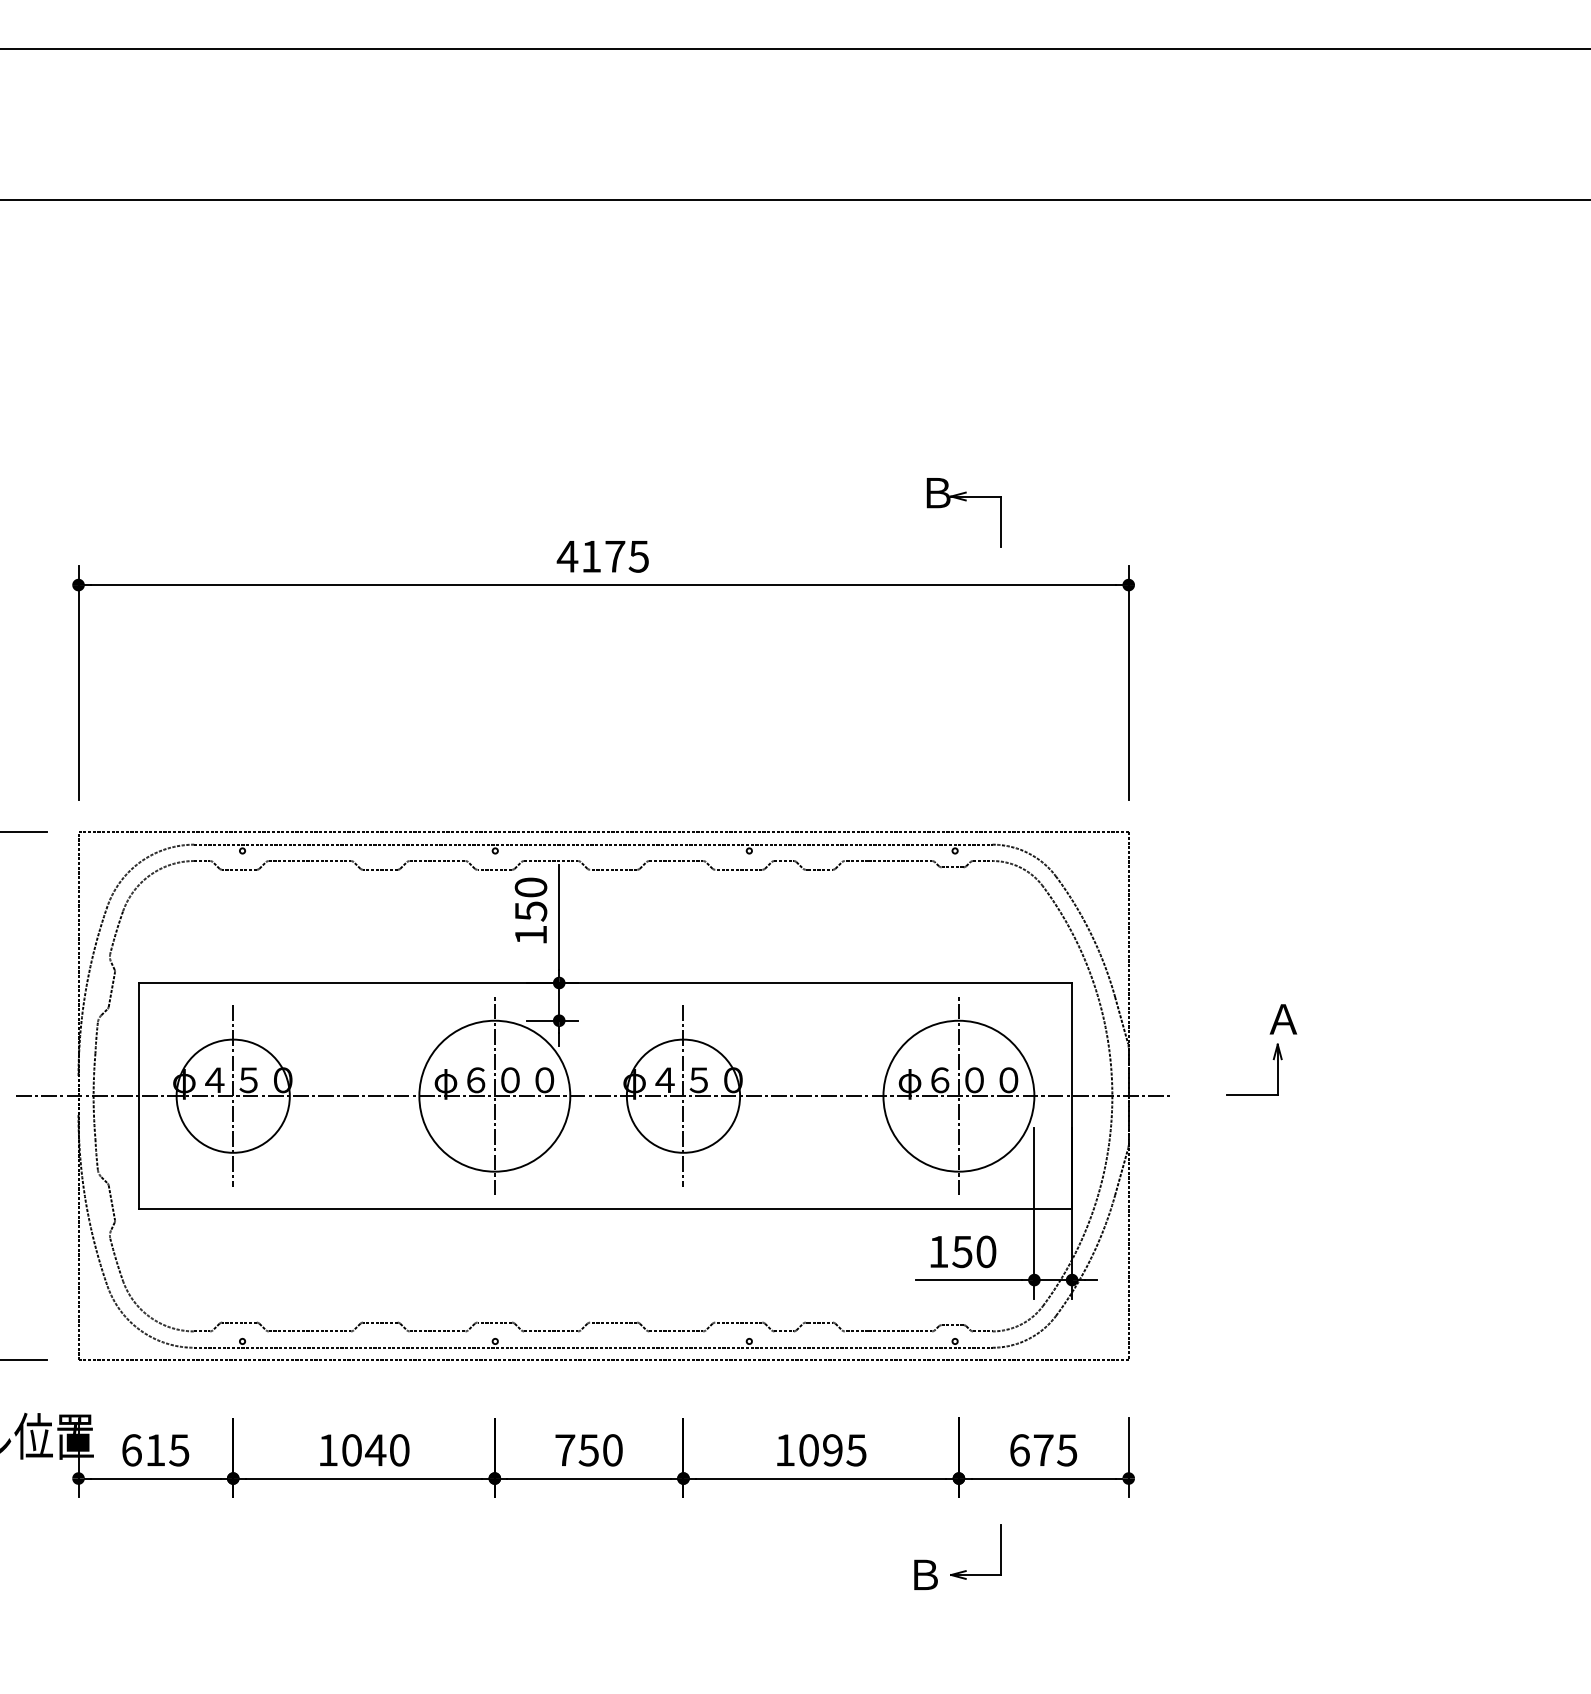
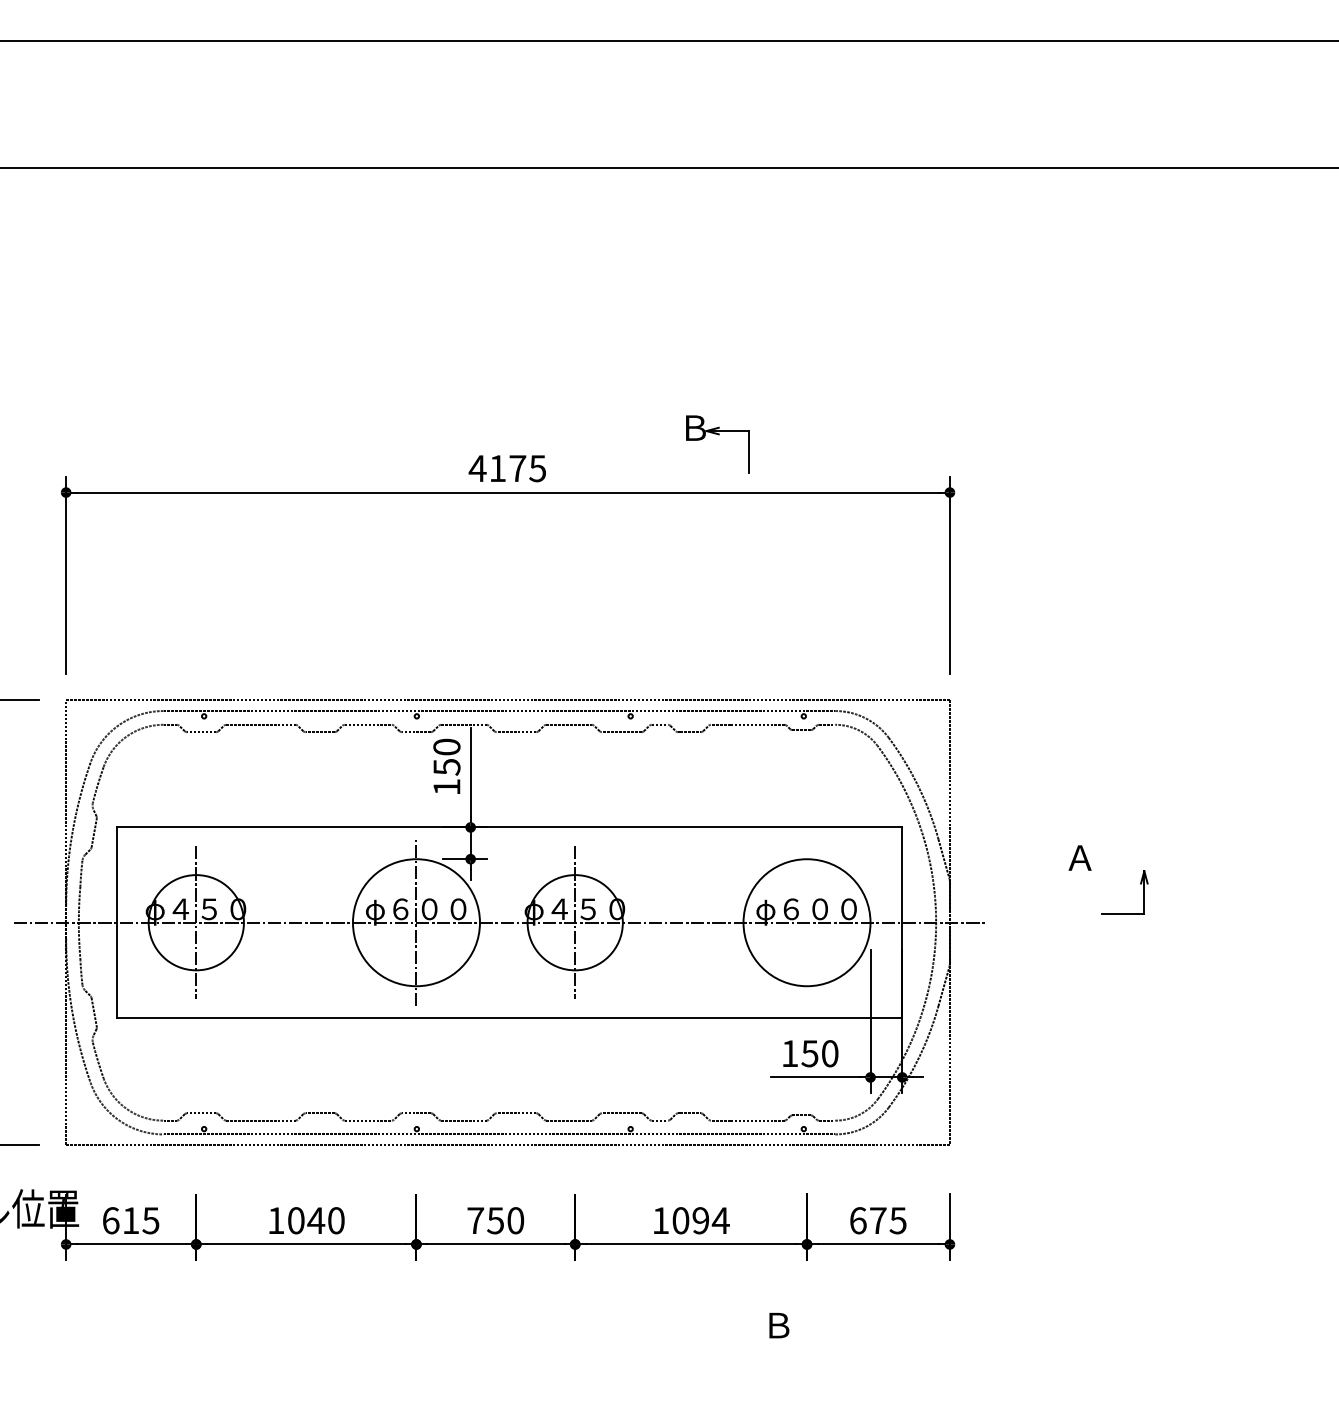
part: (965, 501) -> (718, 435), moved
part: (1273, 1060) -> (1140, 884), moved
line: (959, 1095) -> (807, 922), removed
text: (856, 1450) -> (720, 1220), 1095 -> 1094
part: (966, 1570) -> (813, 1321), removed

